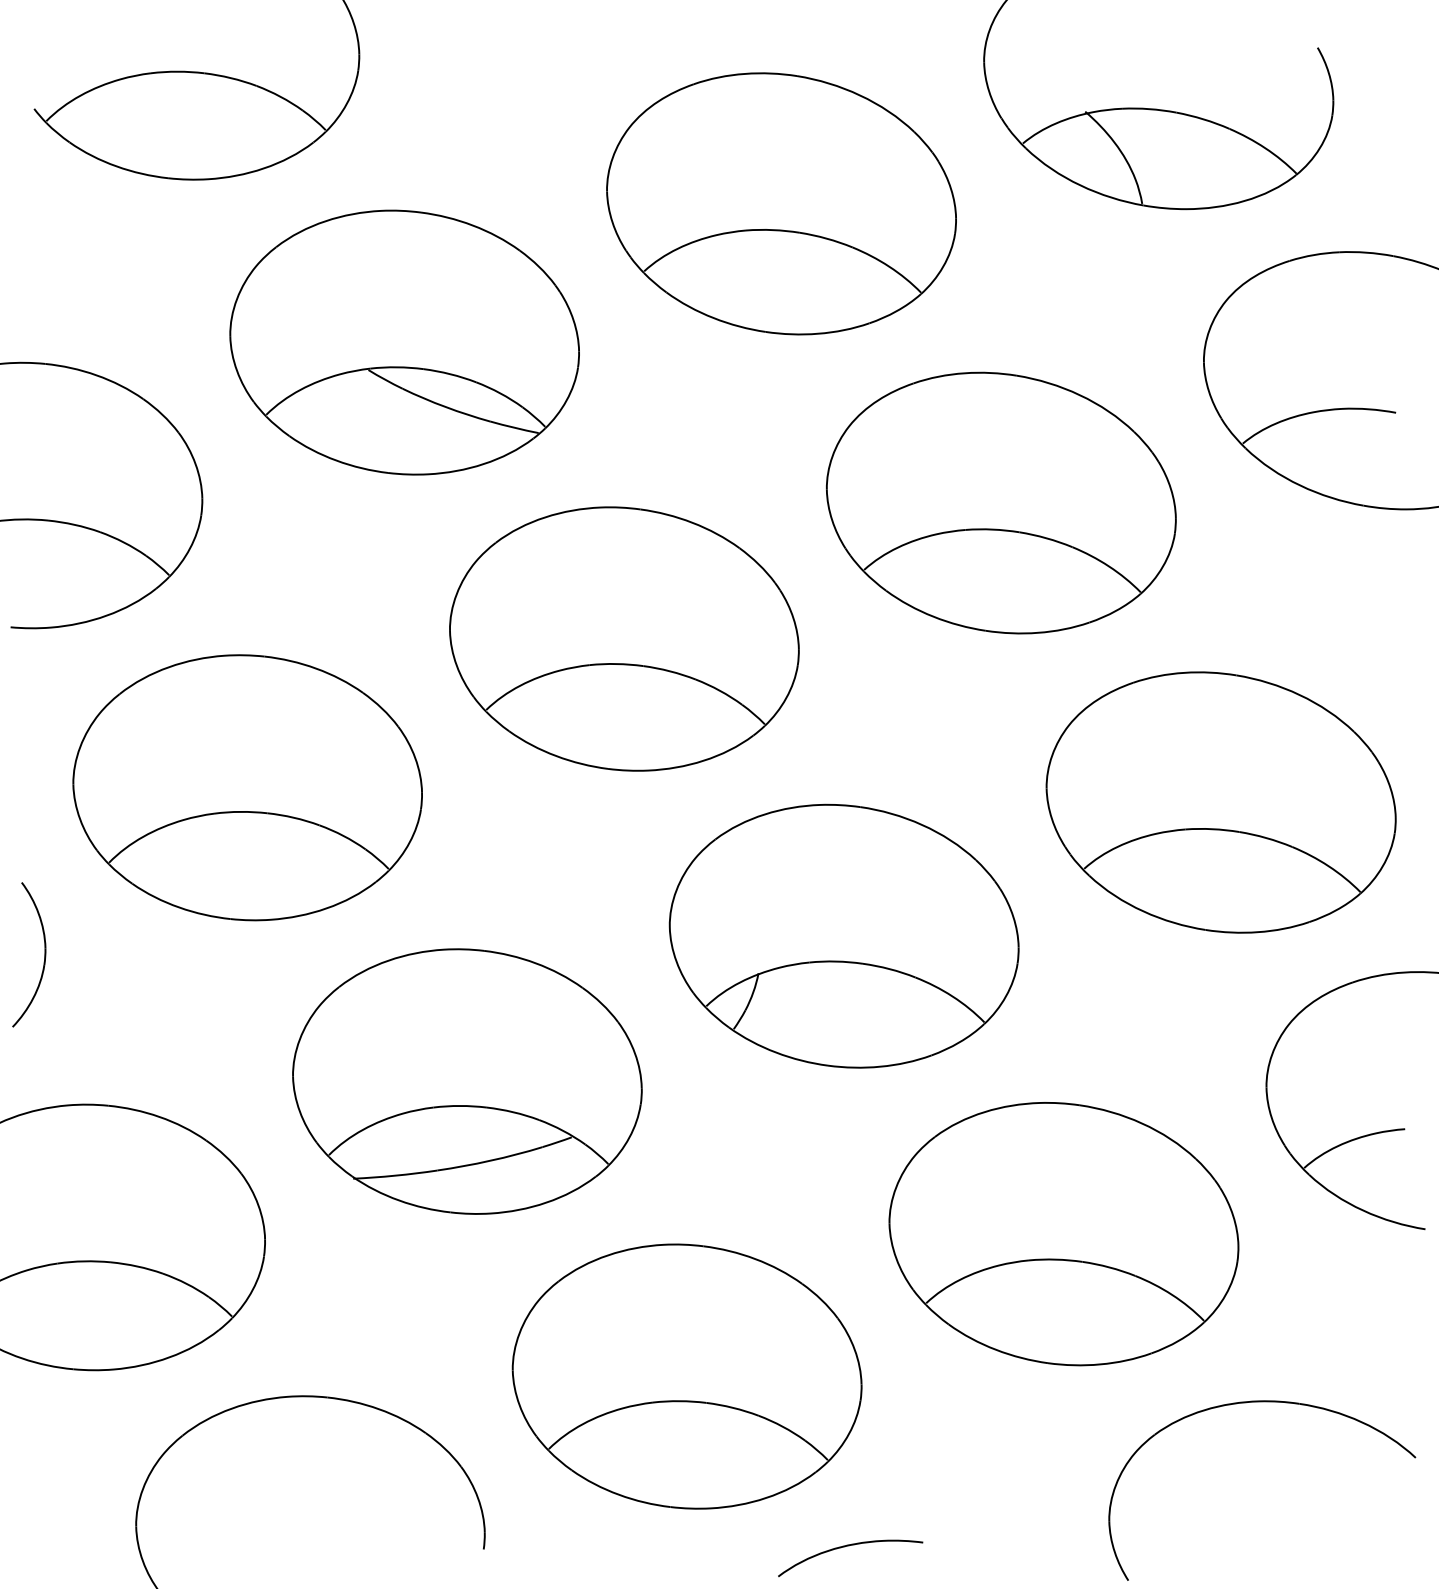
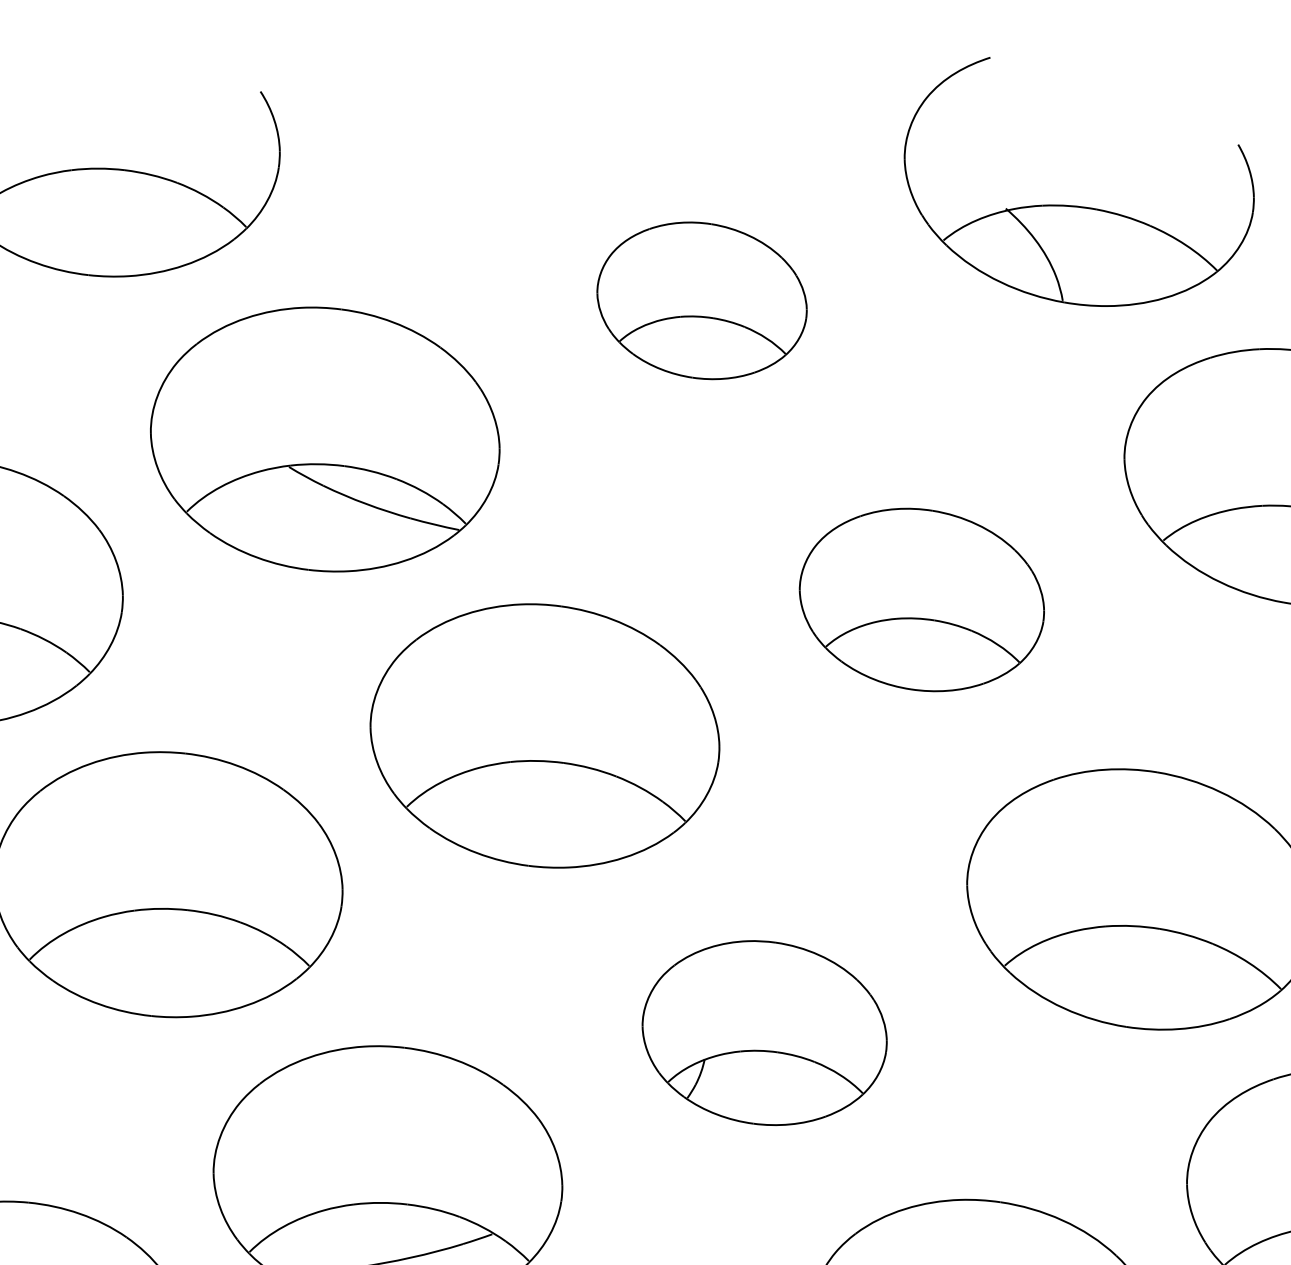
part: (781, 203) -> (702, 300), size x0.6
part: (1001, 502) -> (922, 599), size x0.7
part: (843, 935) -> (764, 1032), size x0.7

